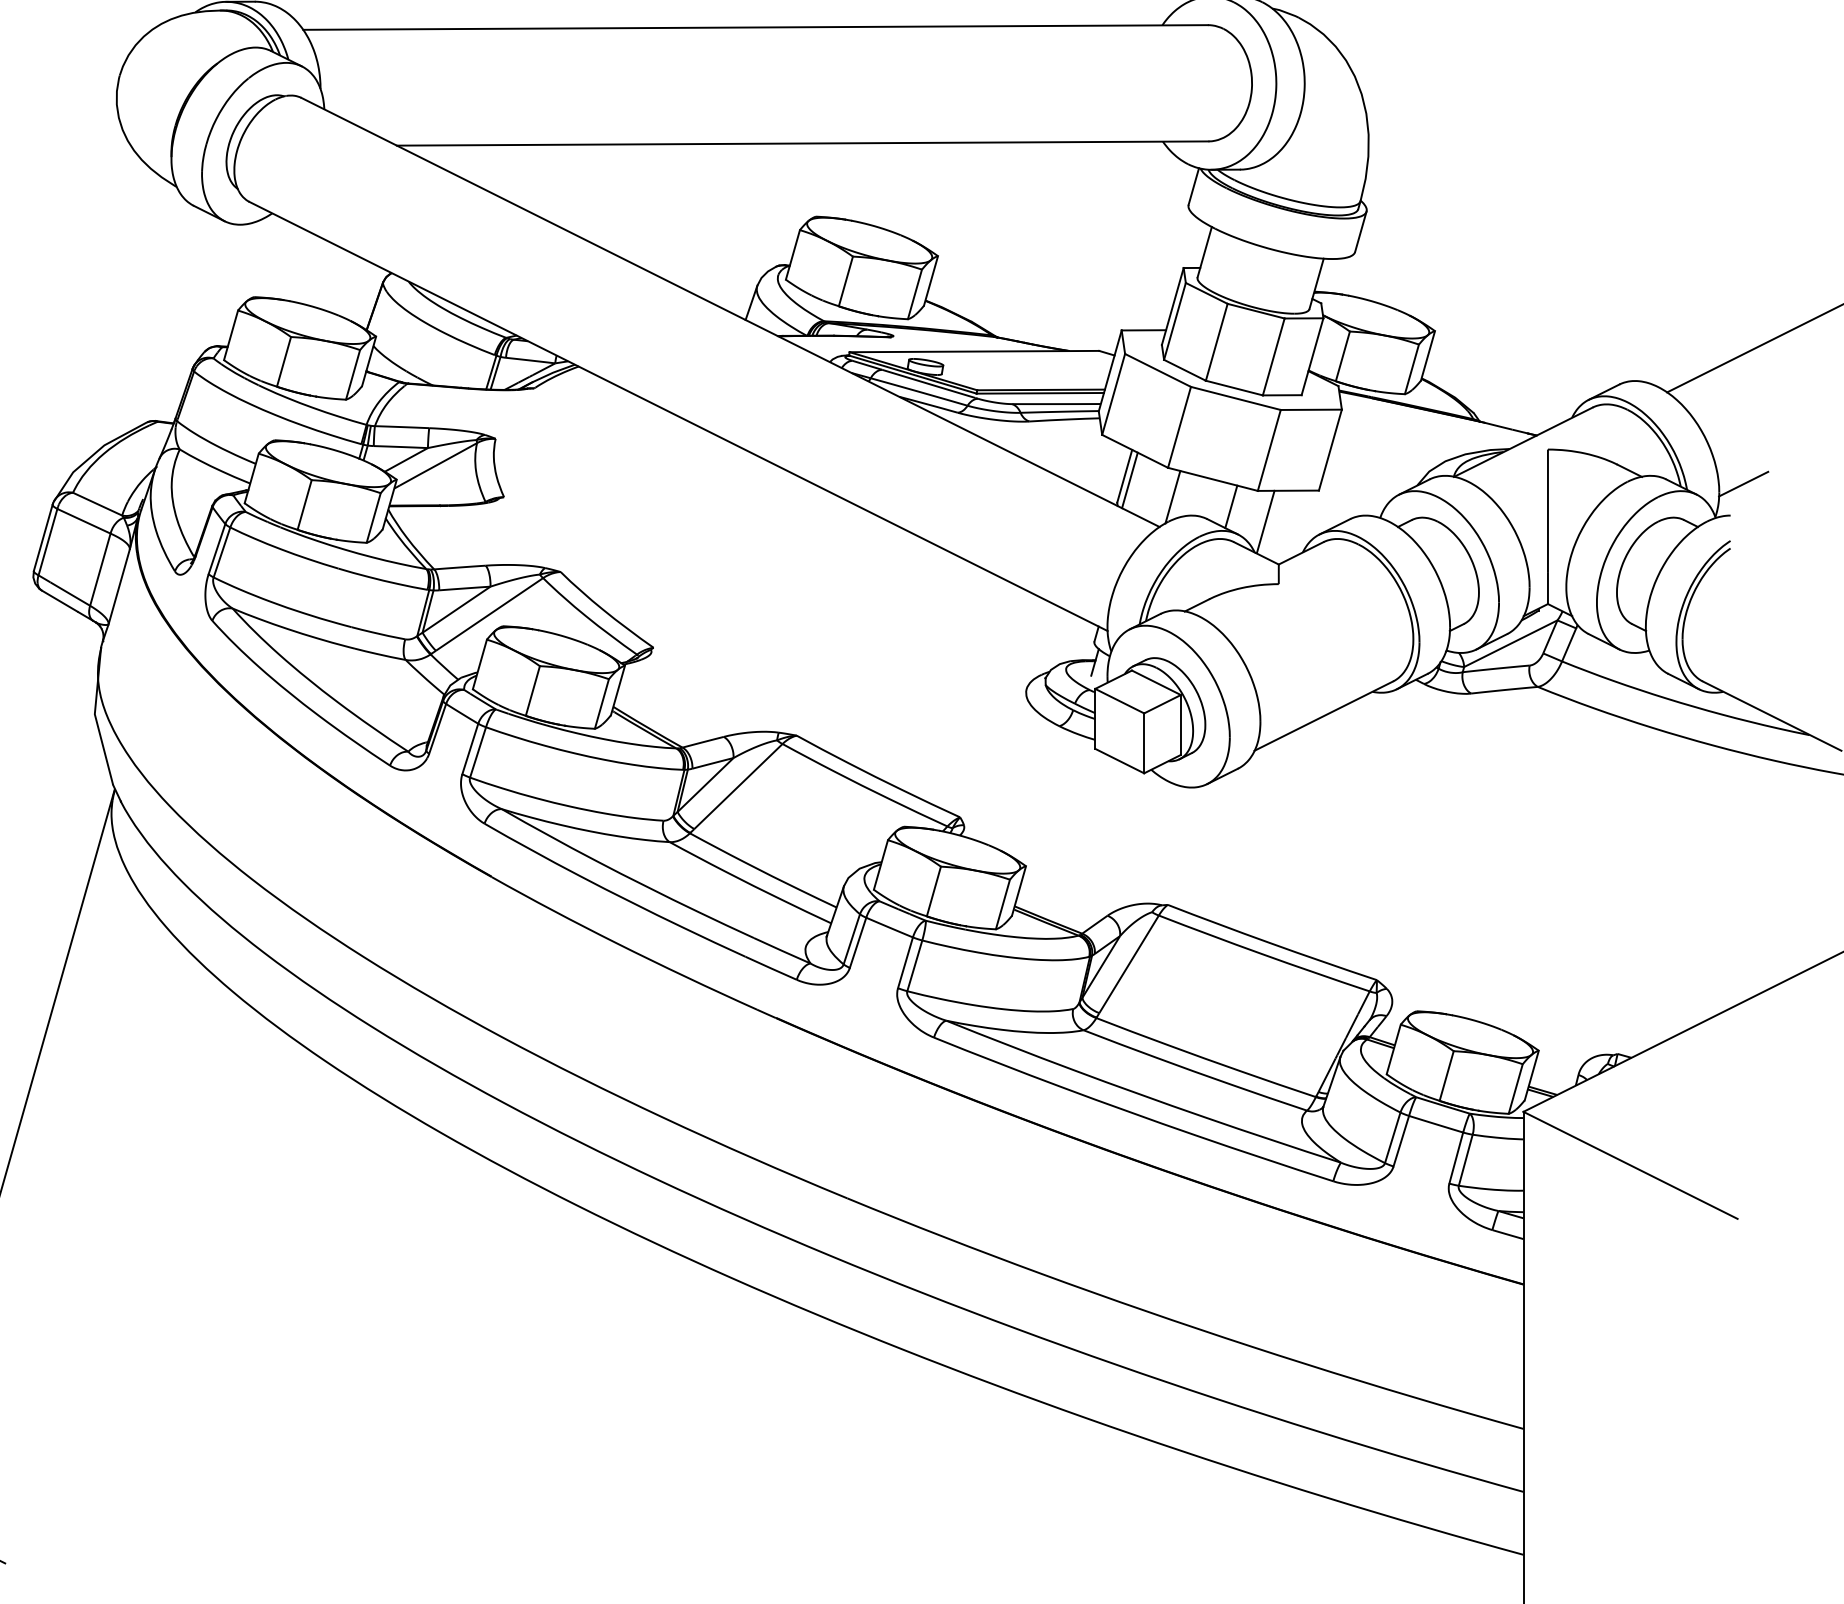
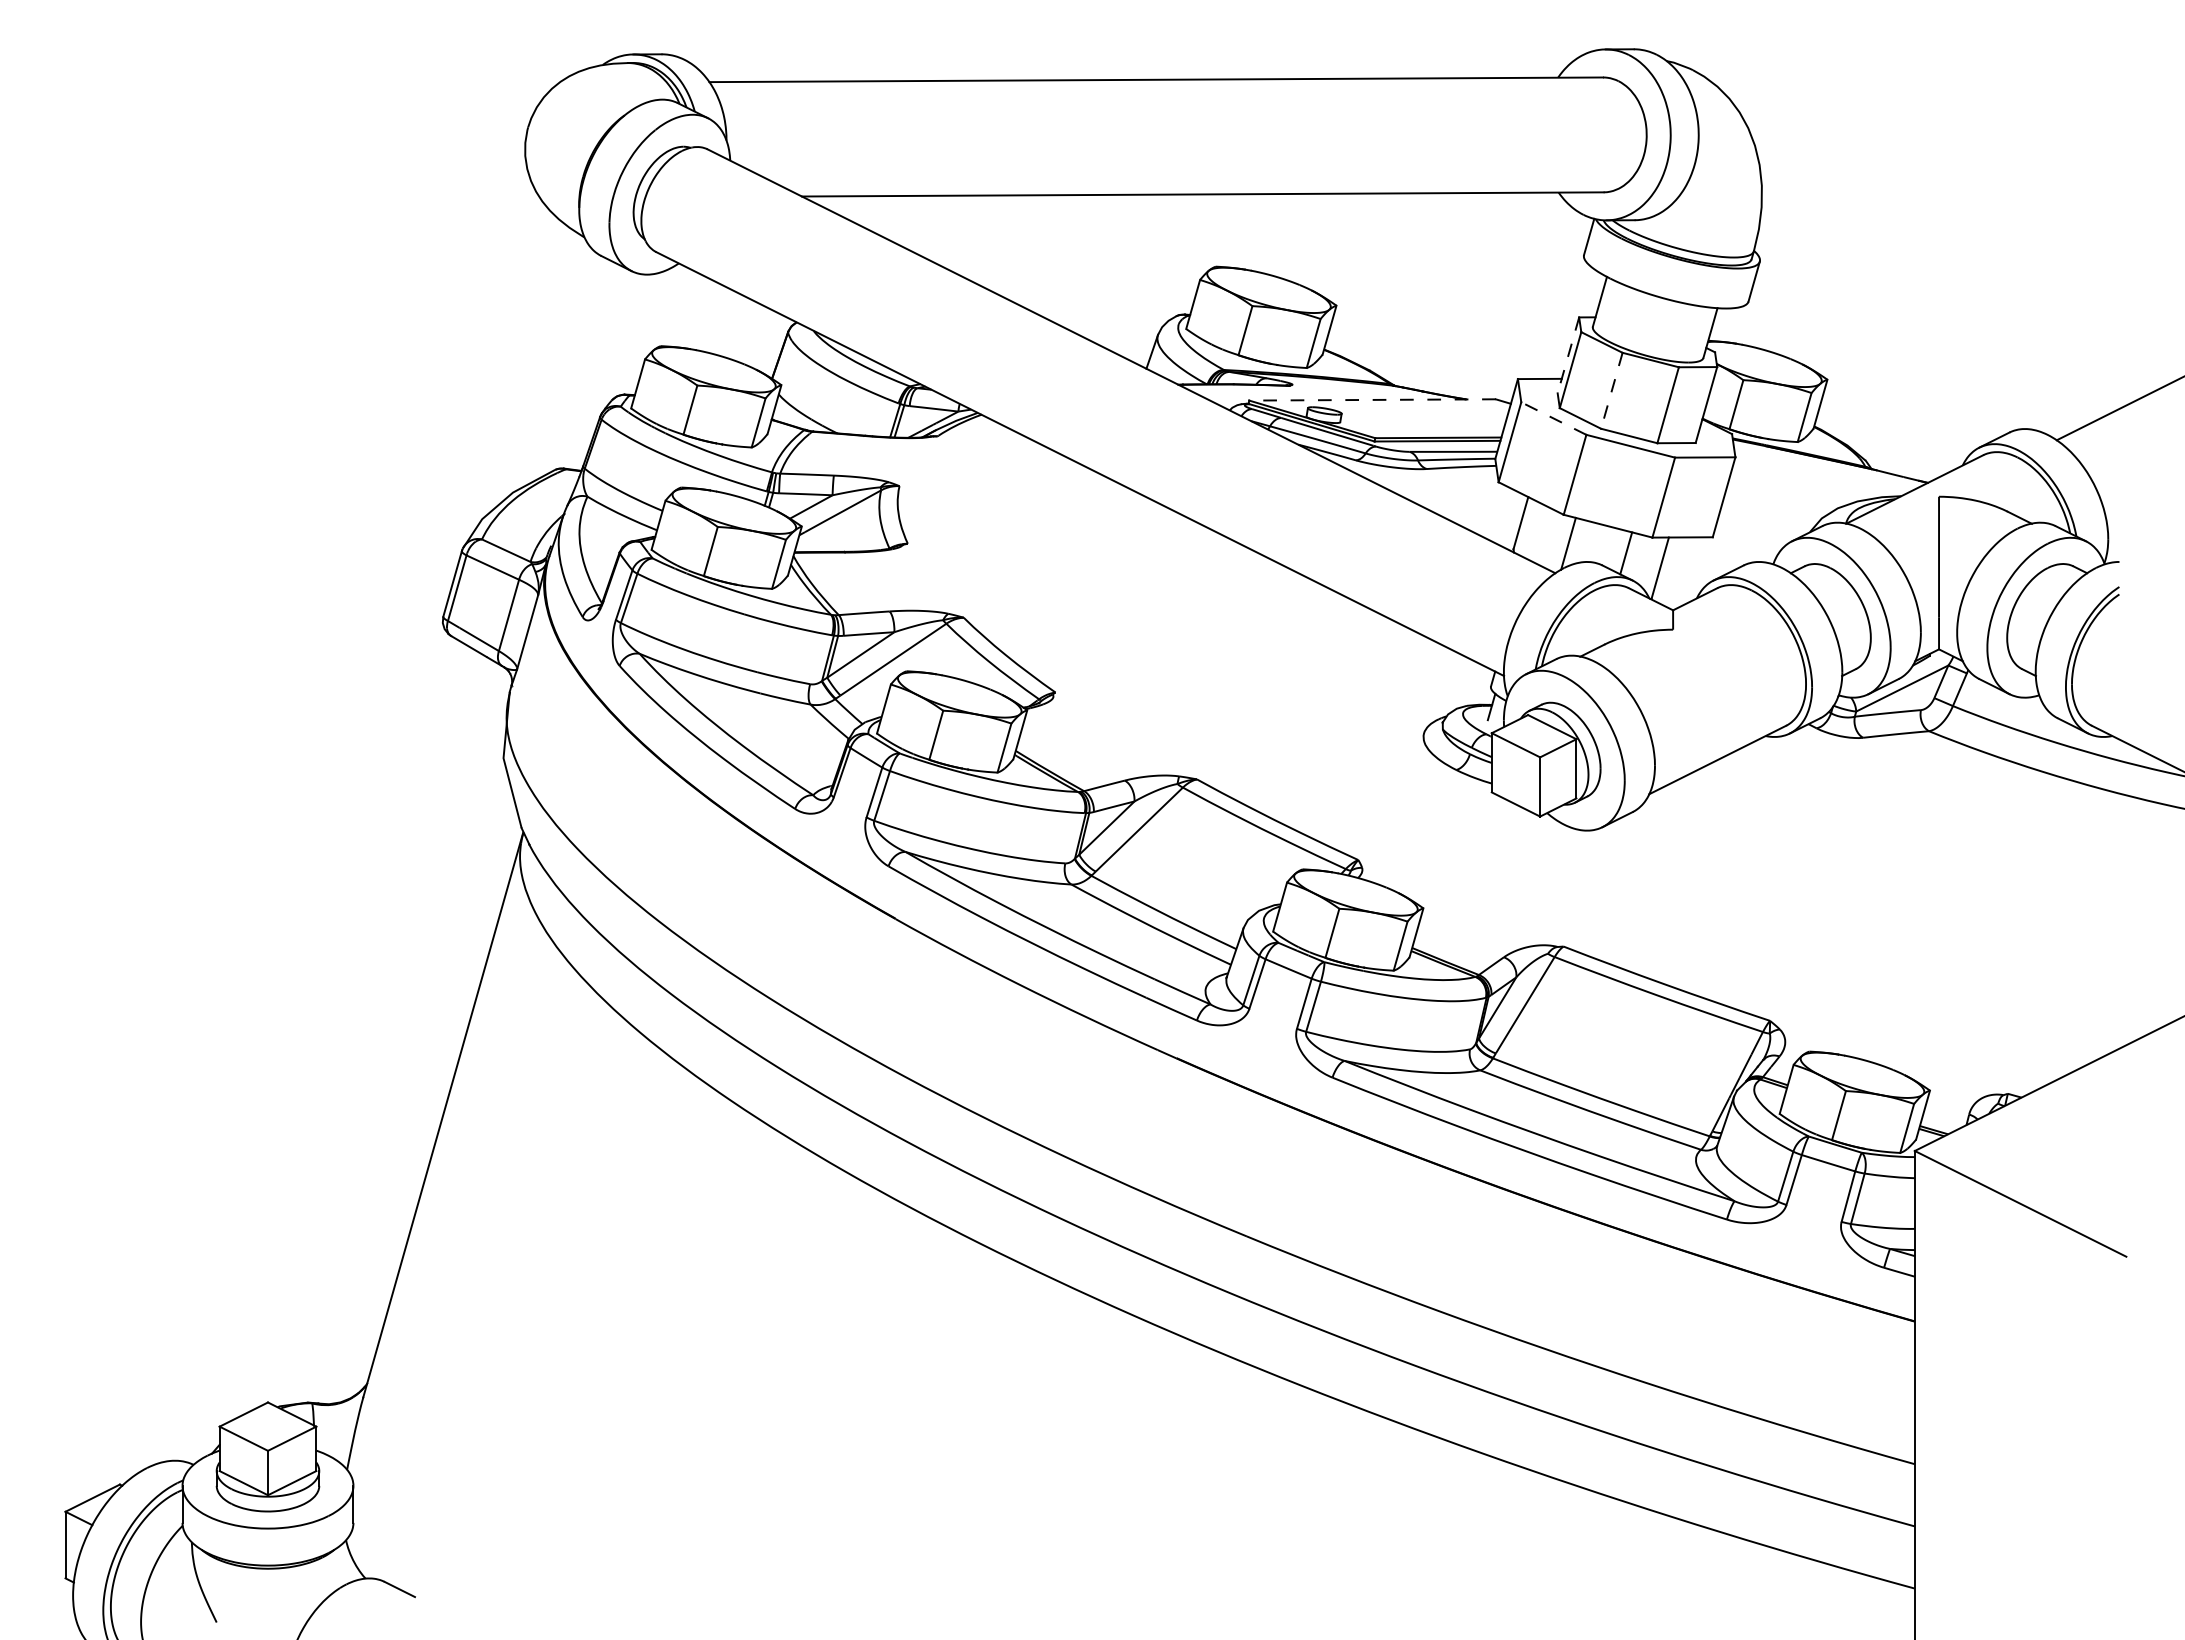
line: (1172, 306) -> (1568, 355), solid -> dashed
line: (1216, 343) -> (1611, 391), solid -> dashed
line: (973, 351) -> (1371, 399), solid -> dashed
line: (1157, 370) -> (1553, 418), solid -> dashed
line: (1129, 479) -> (1525, 526), removed
line: (1742, 483) -> (2131, 530), removed

